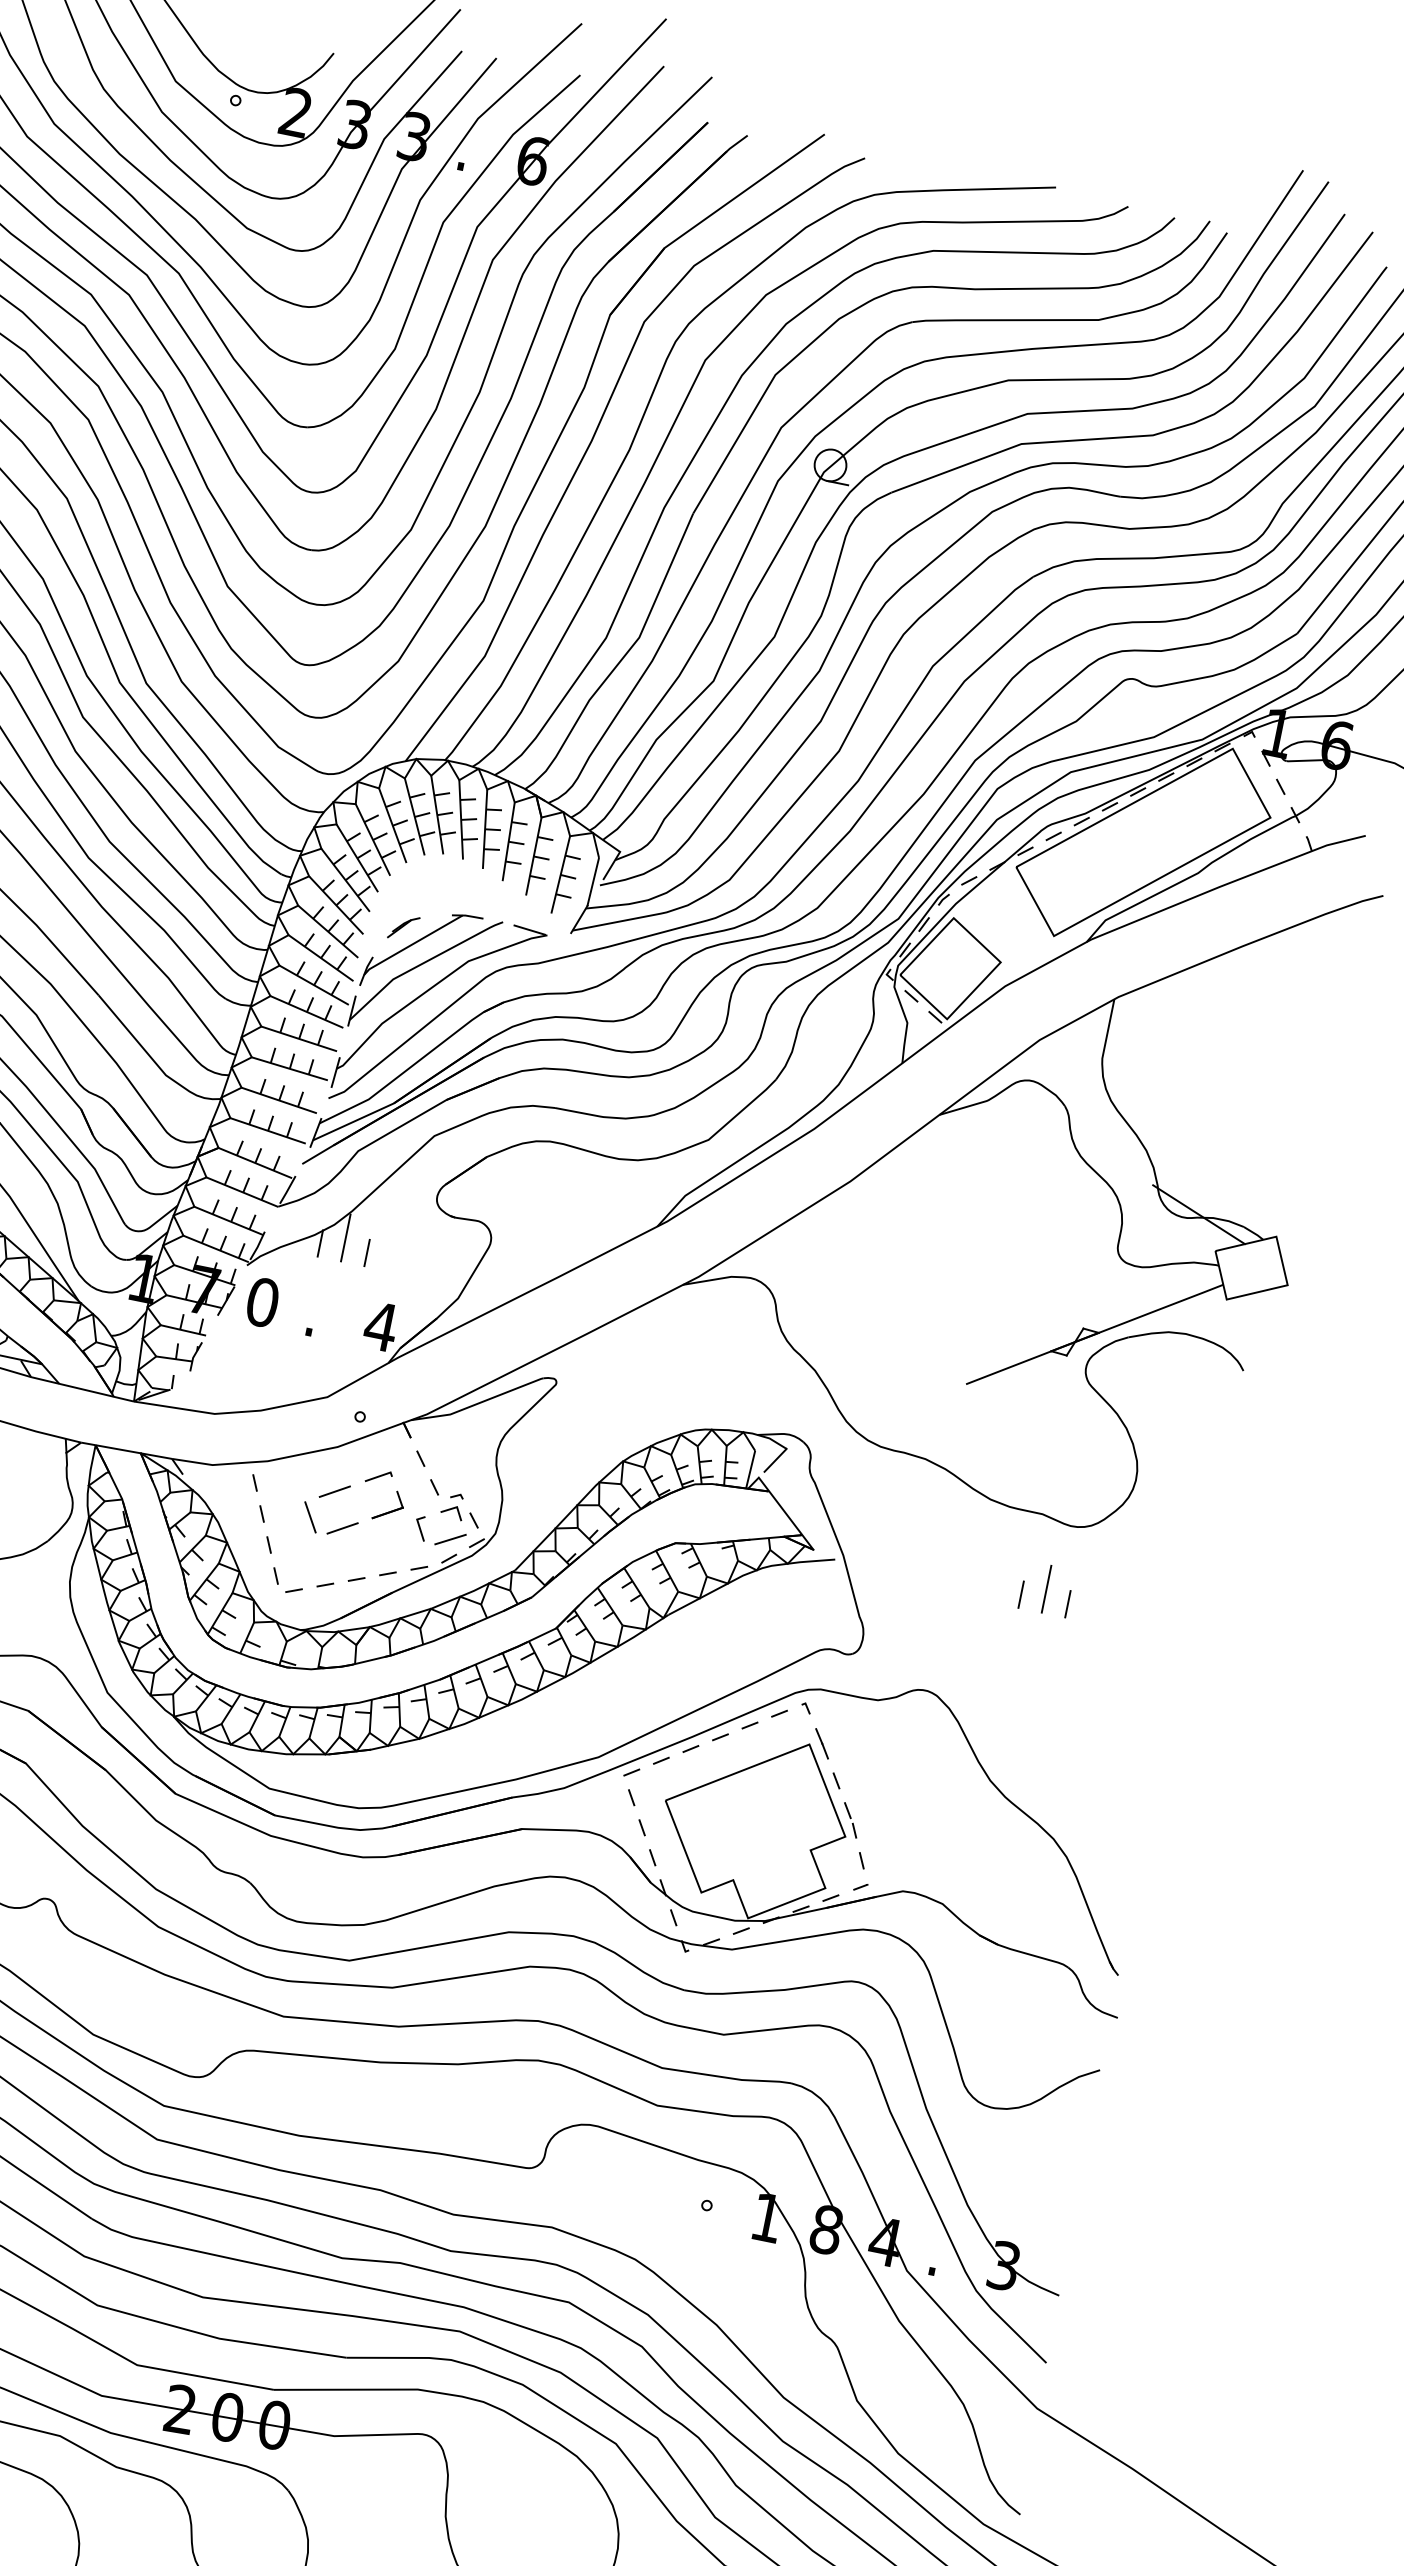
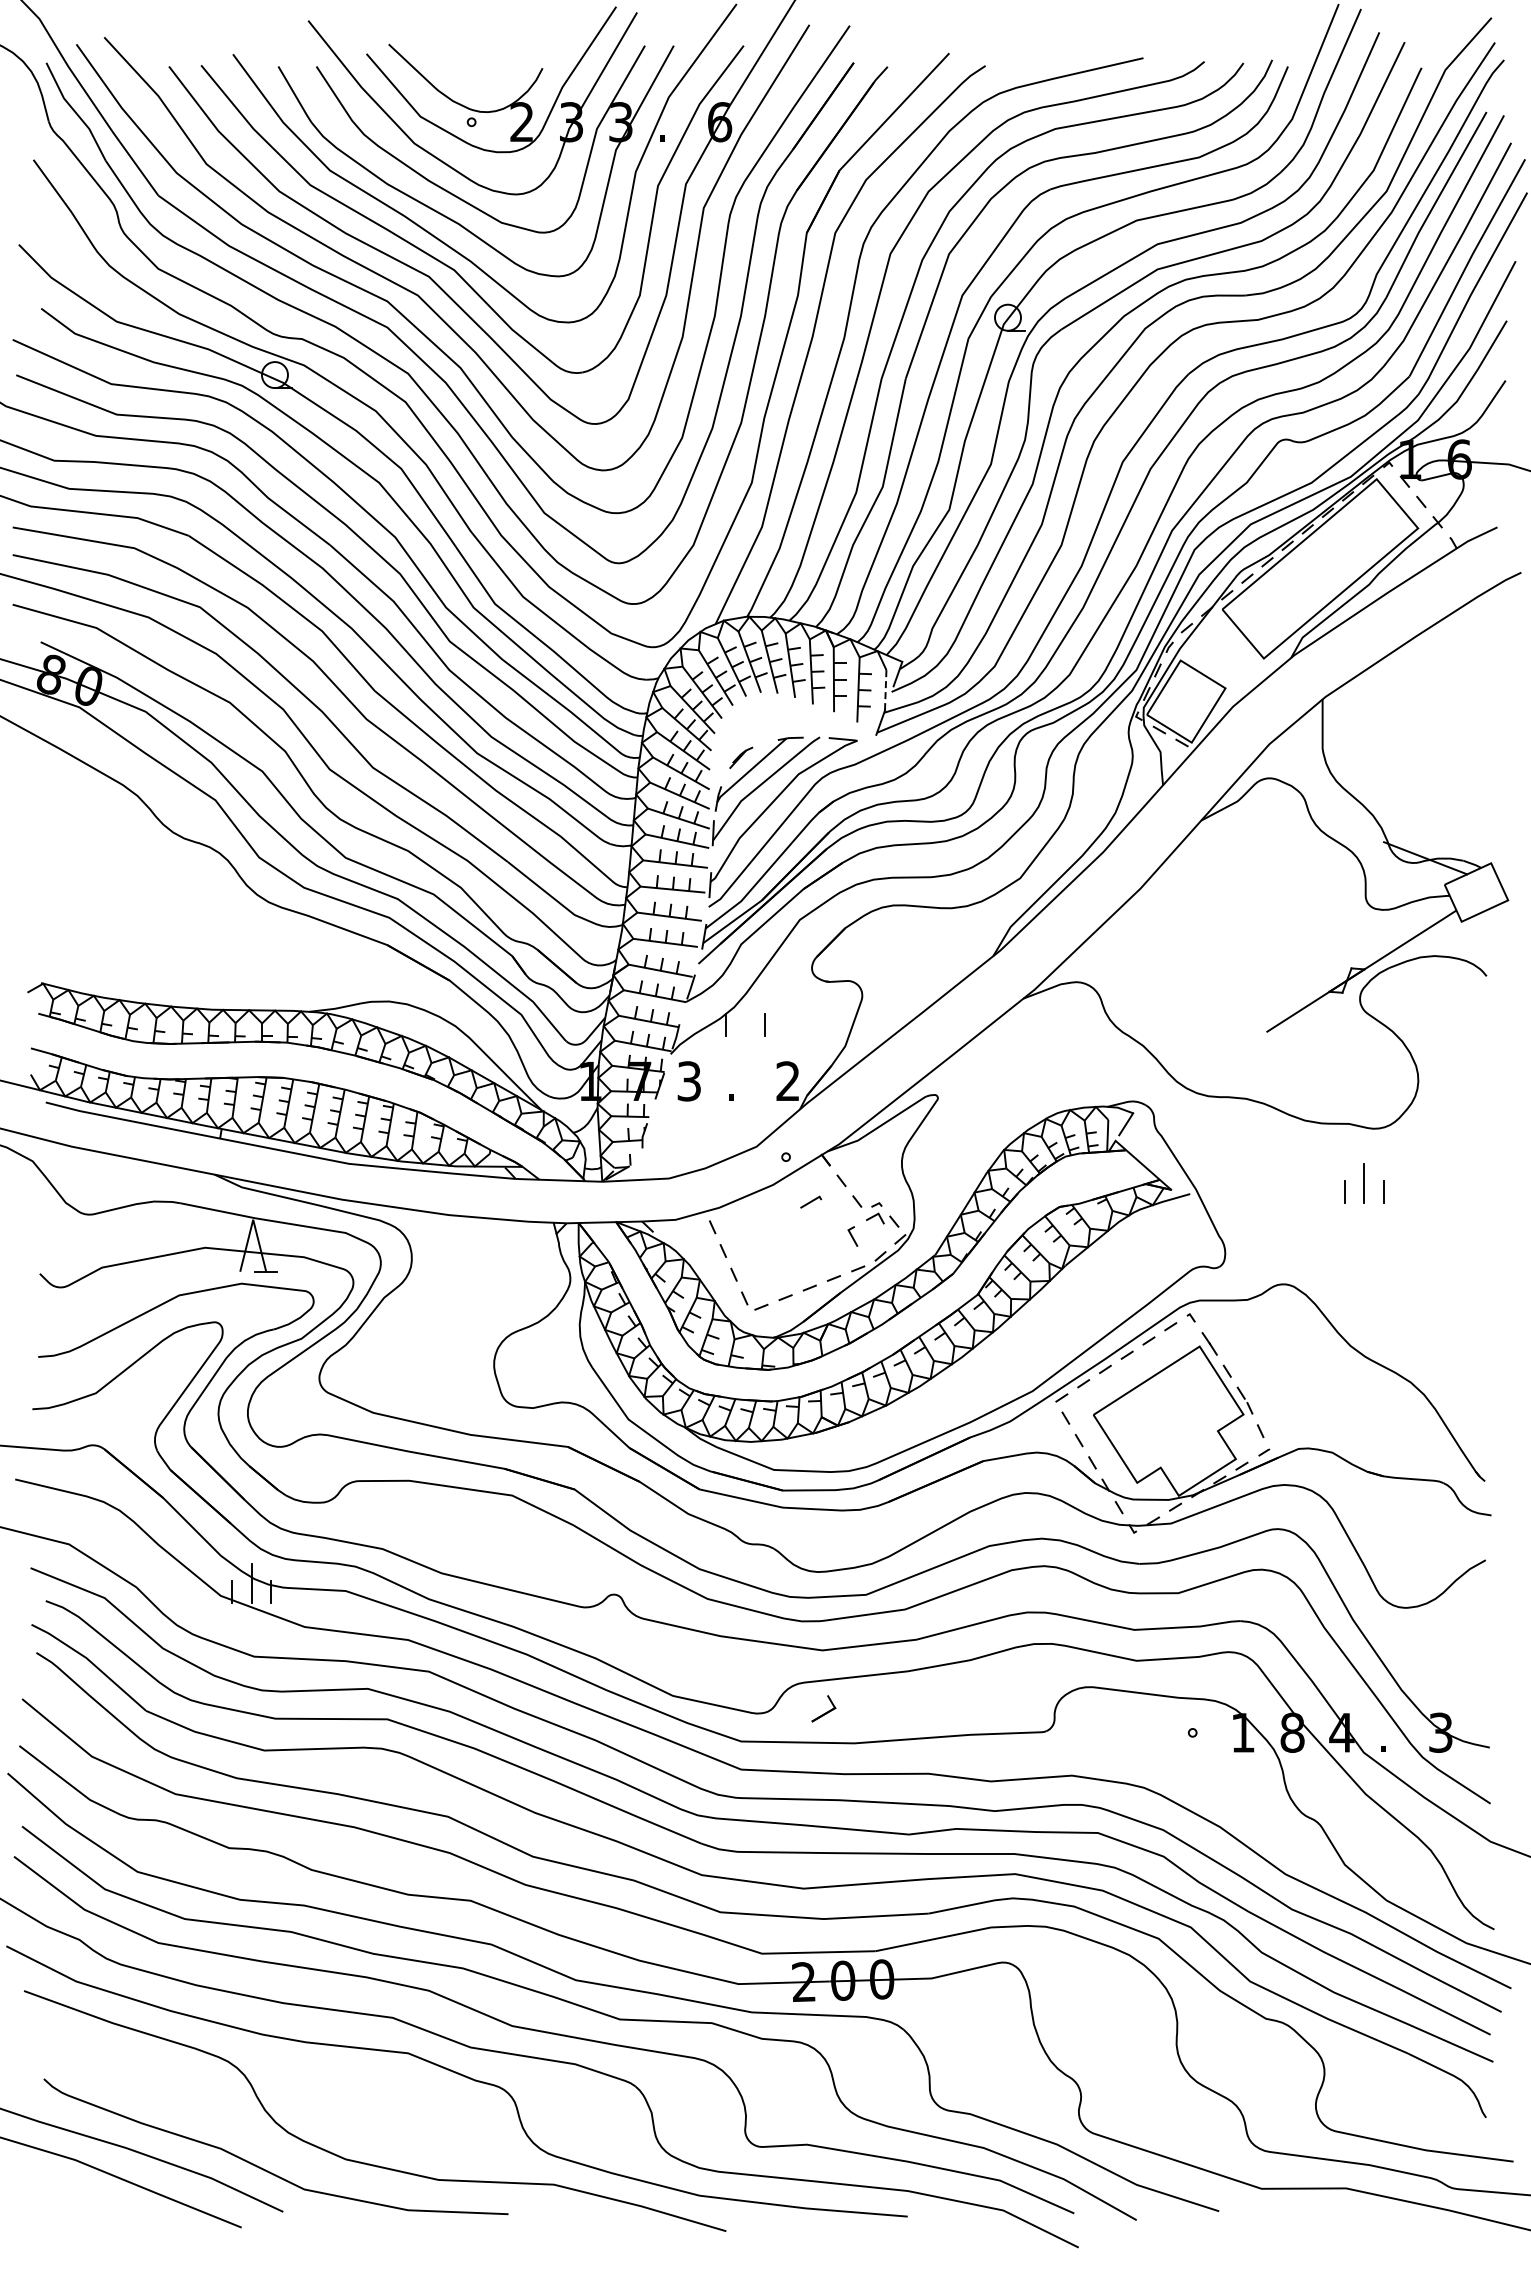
line: (592, 882) -> (885, 690), solid -> dashed
line: (346, 1237) -> (745, 1015), removed
text: (262, 1302) -> (689, 1081), 0 -> 3
text: (380, 1325) -> (787, 1080), 4 -> 2
line: (334, 1490) -> (777, 1220), removed
part: (388, 1505) -> (823, 1708), moved
line: (310, 1516) -> (762, 1245), removed
line: (342, 1528) -> (790, 1249), removed
line: (450, 1539) -> (878, 1240), removed

